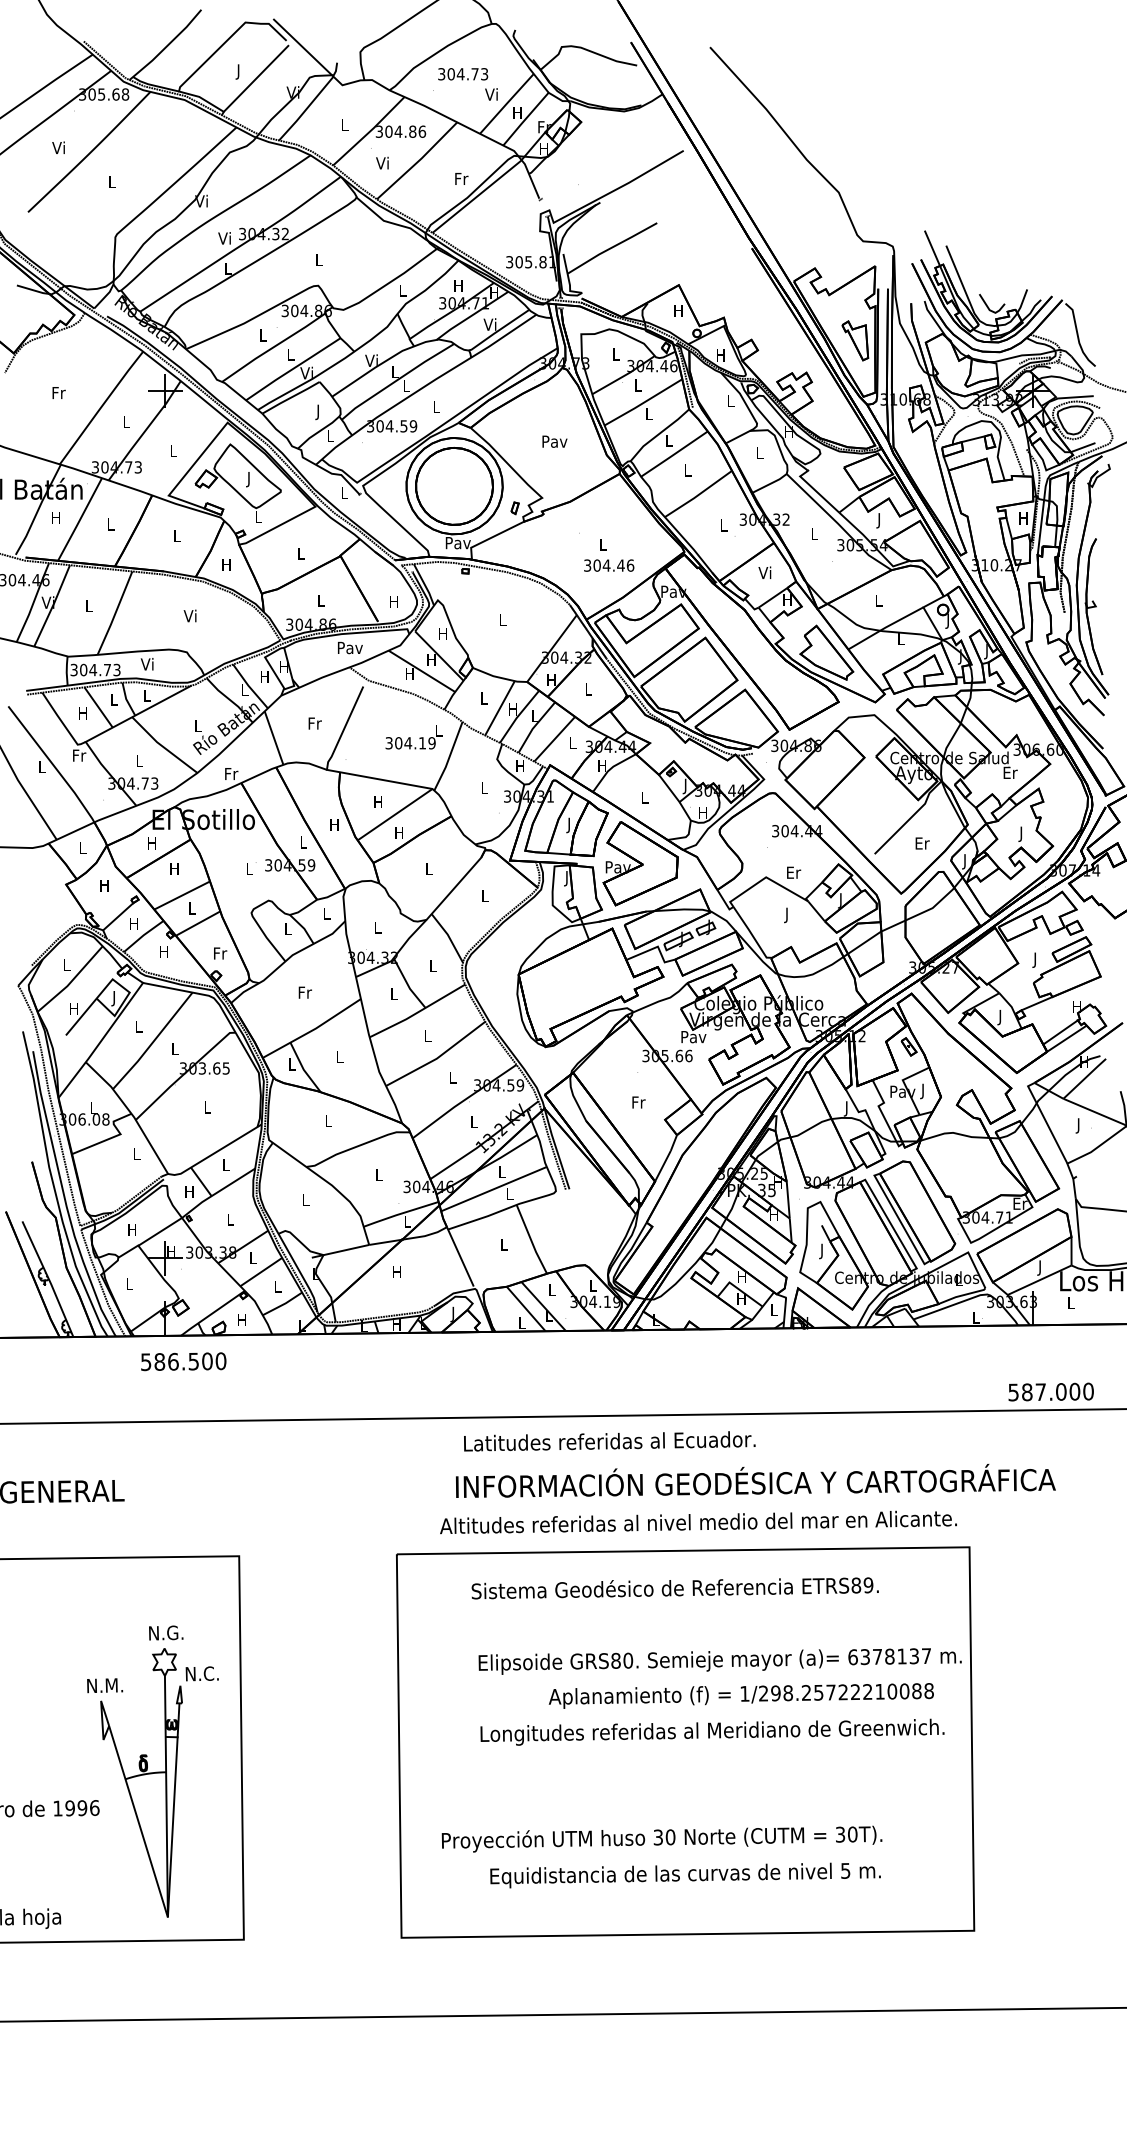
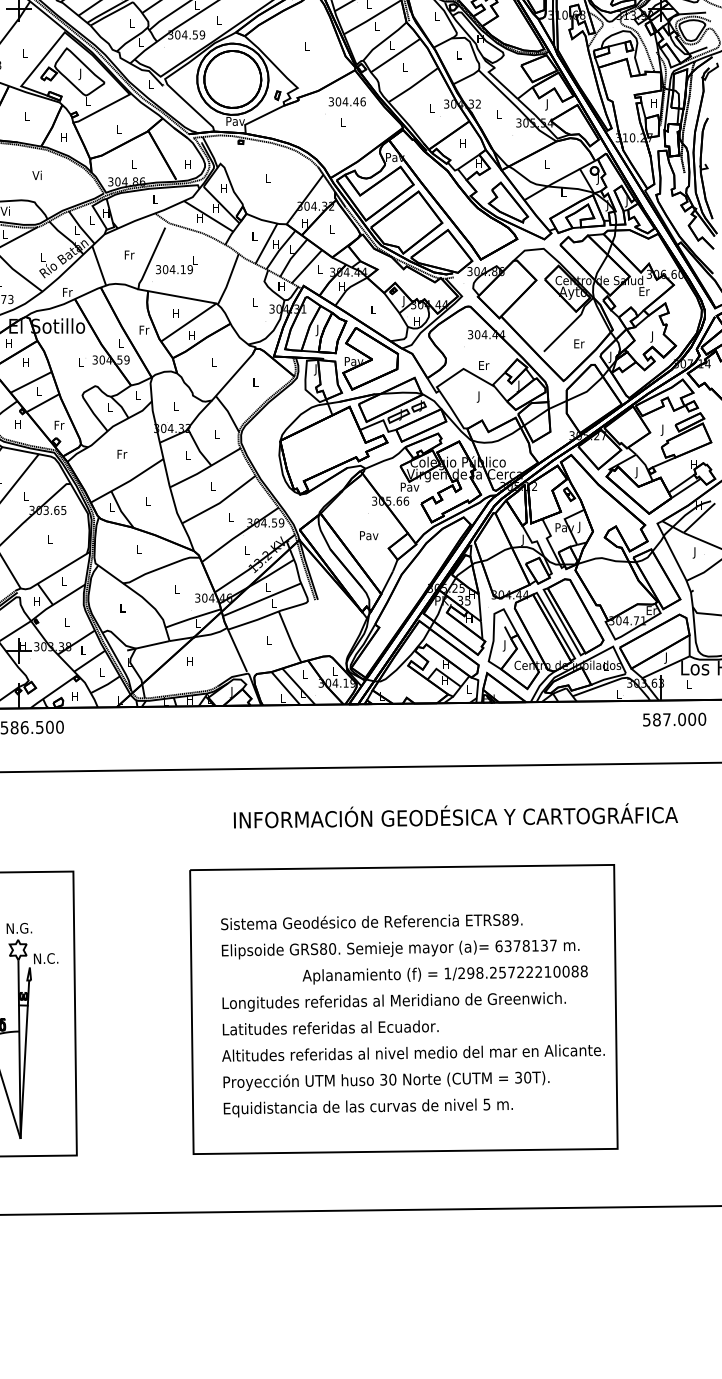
text: (318, 412) -> (132, 24), J -> L
text: (554, 441) -> (306, 46), Pav -> L
text: (609, 565) -> (347, 101), moved
text: (764, 572) -> (462, 143), Vi -> H
text: (350, 647) -> (155, 198), Pav -> L
text: (264, 676) -> (92, 220), H -> L
text: (413, 737) -> (176, 265), moved
text: (334, 825) -> (143, 330), H -> Fr
text: (638, 1102) -> (369, 535), Fr -> Pav
text: (1050, 1391) -> (674, 719), moved
text: (609, 1441) -> (330, 1027), moved
text: (698, 1522) -> (413, 1053), moved
text: (674, 1588) -> (371, 922), moved
text: (719, 1661) -> (400, 949), moved
text: (712, 1731) -> (394, 1001), moved
text: (685, 1875) -> (368, 1107), moved

